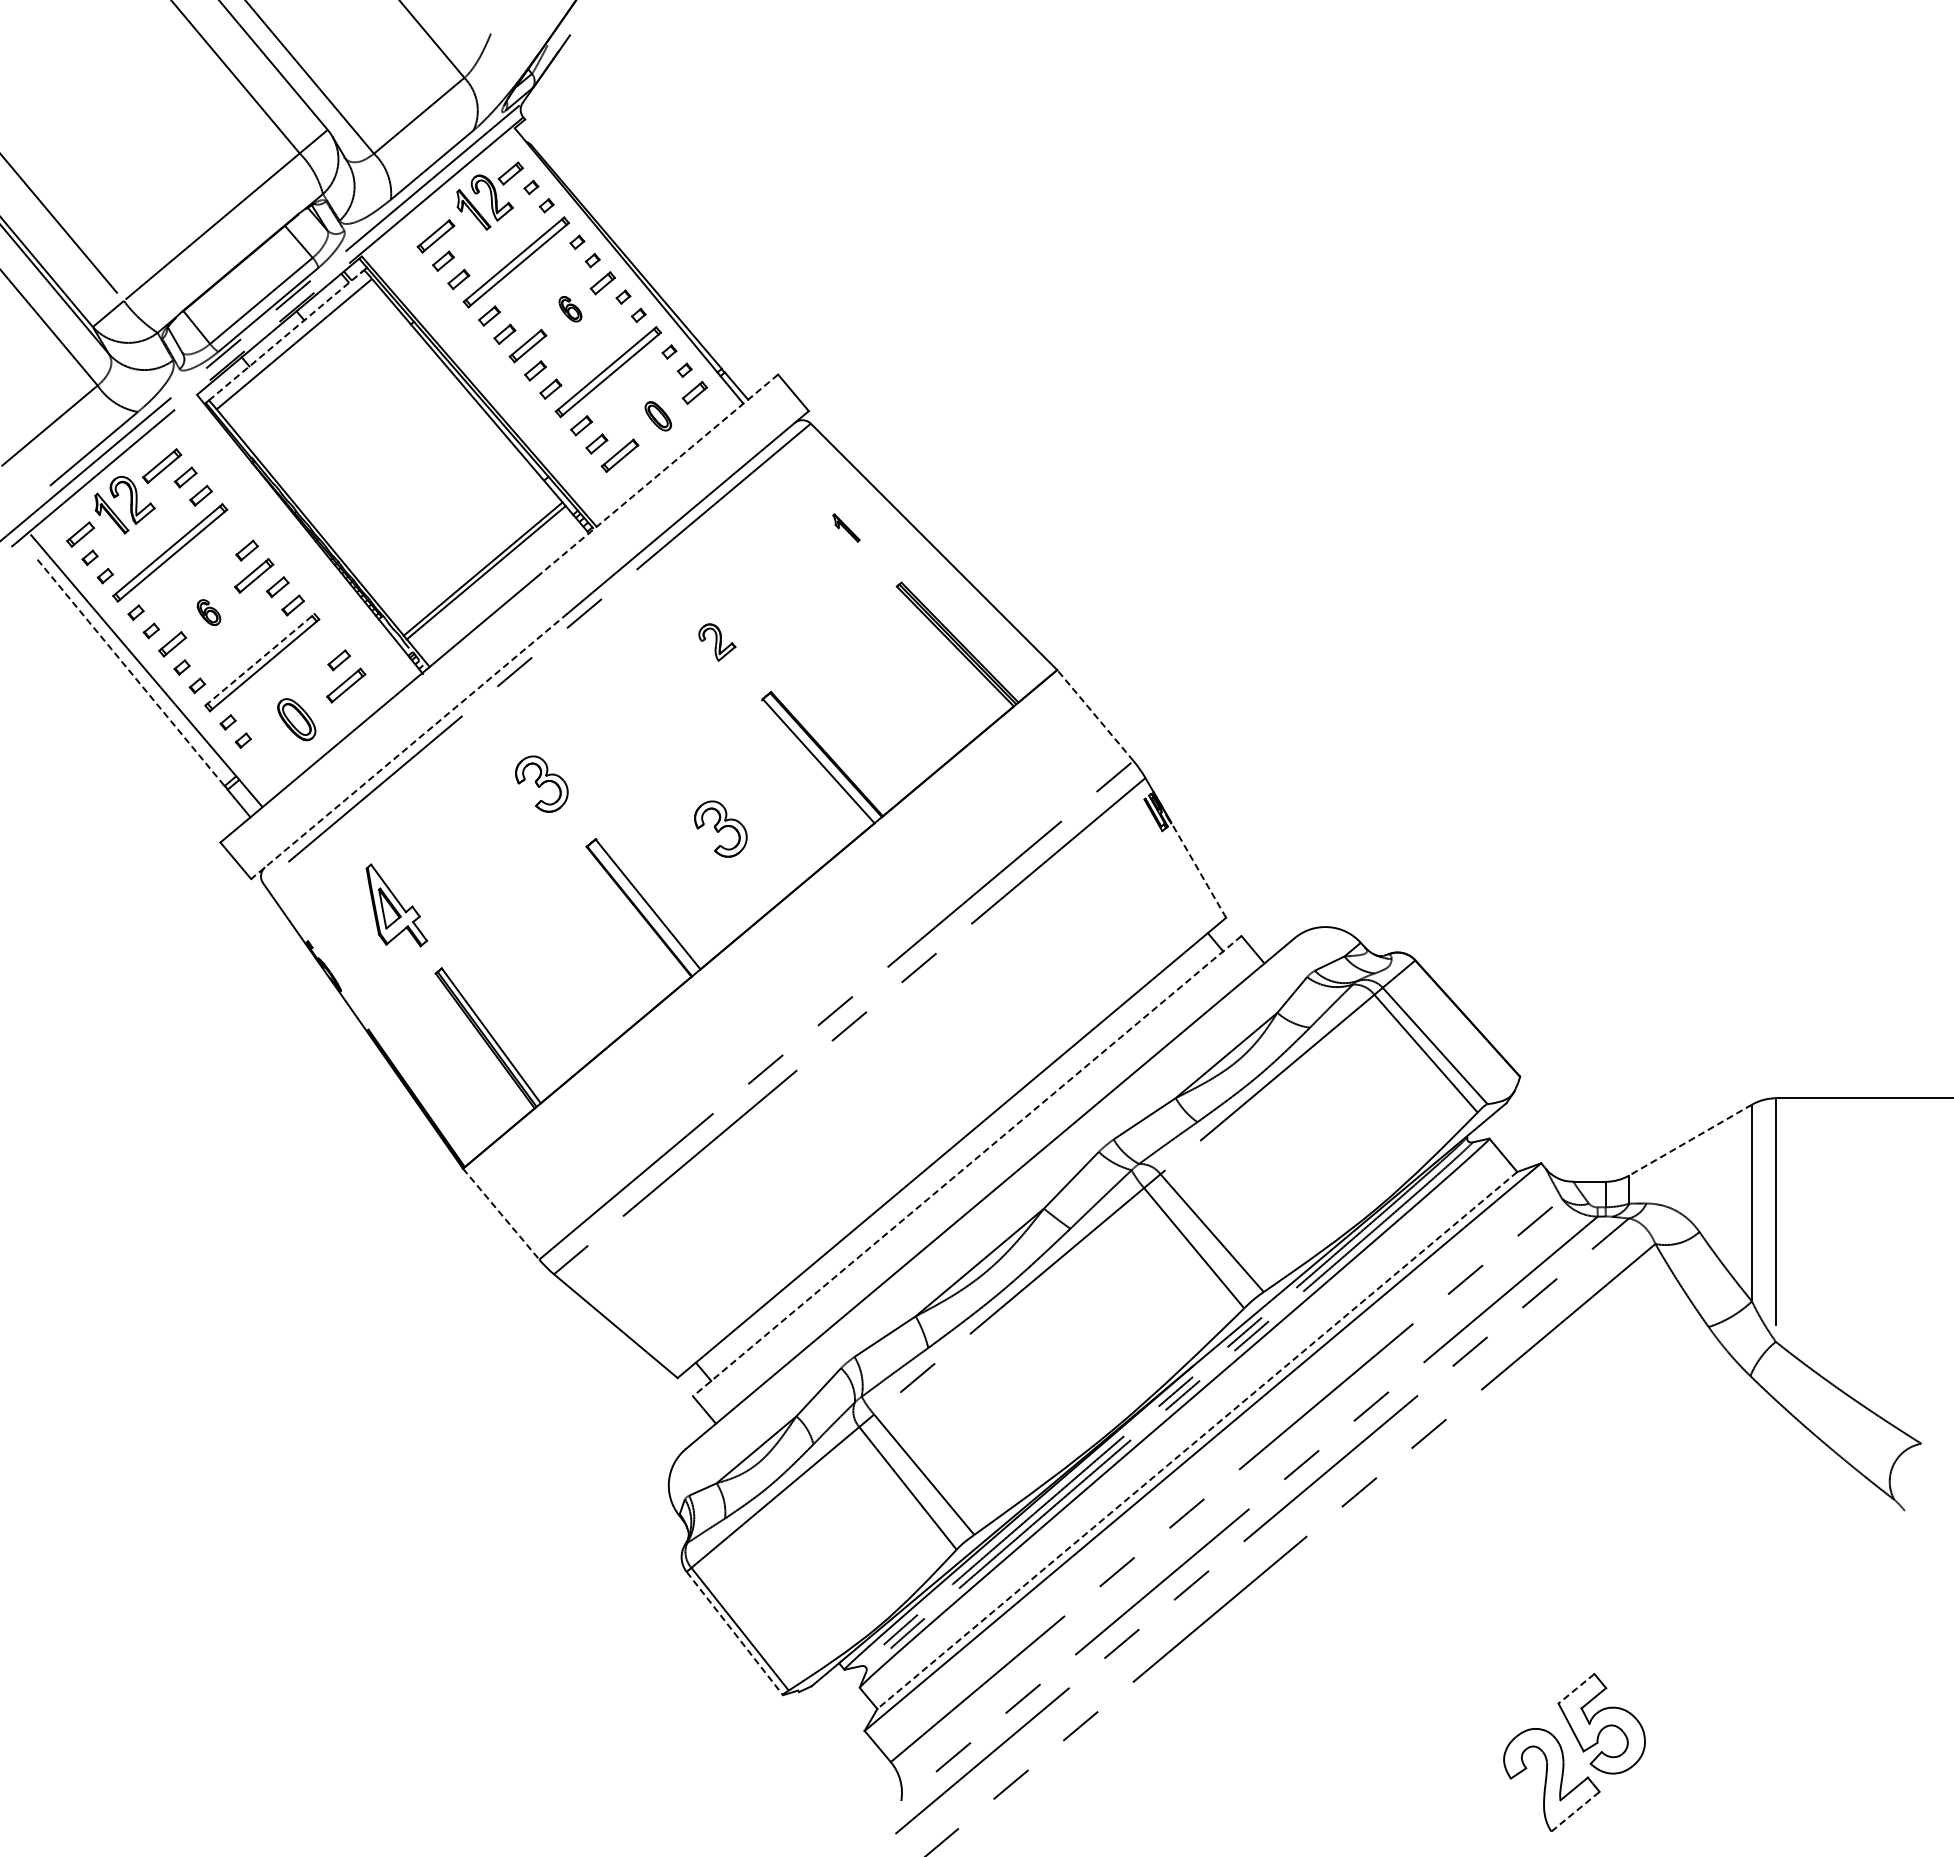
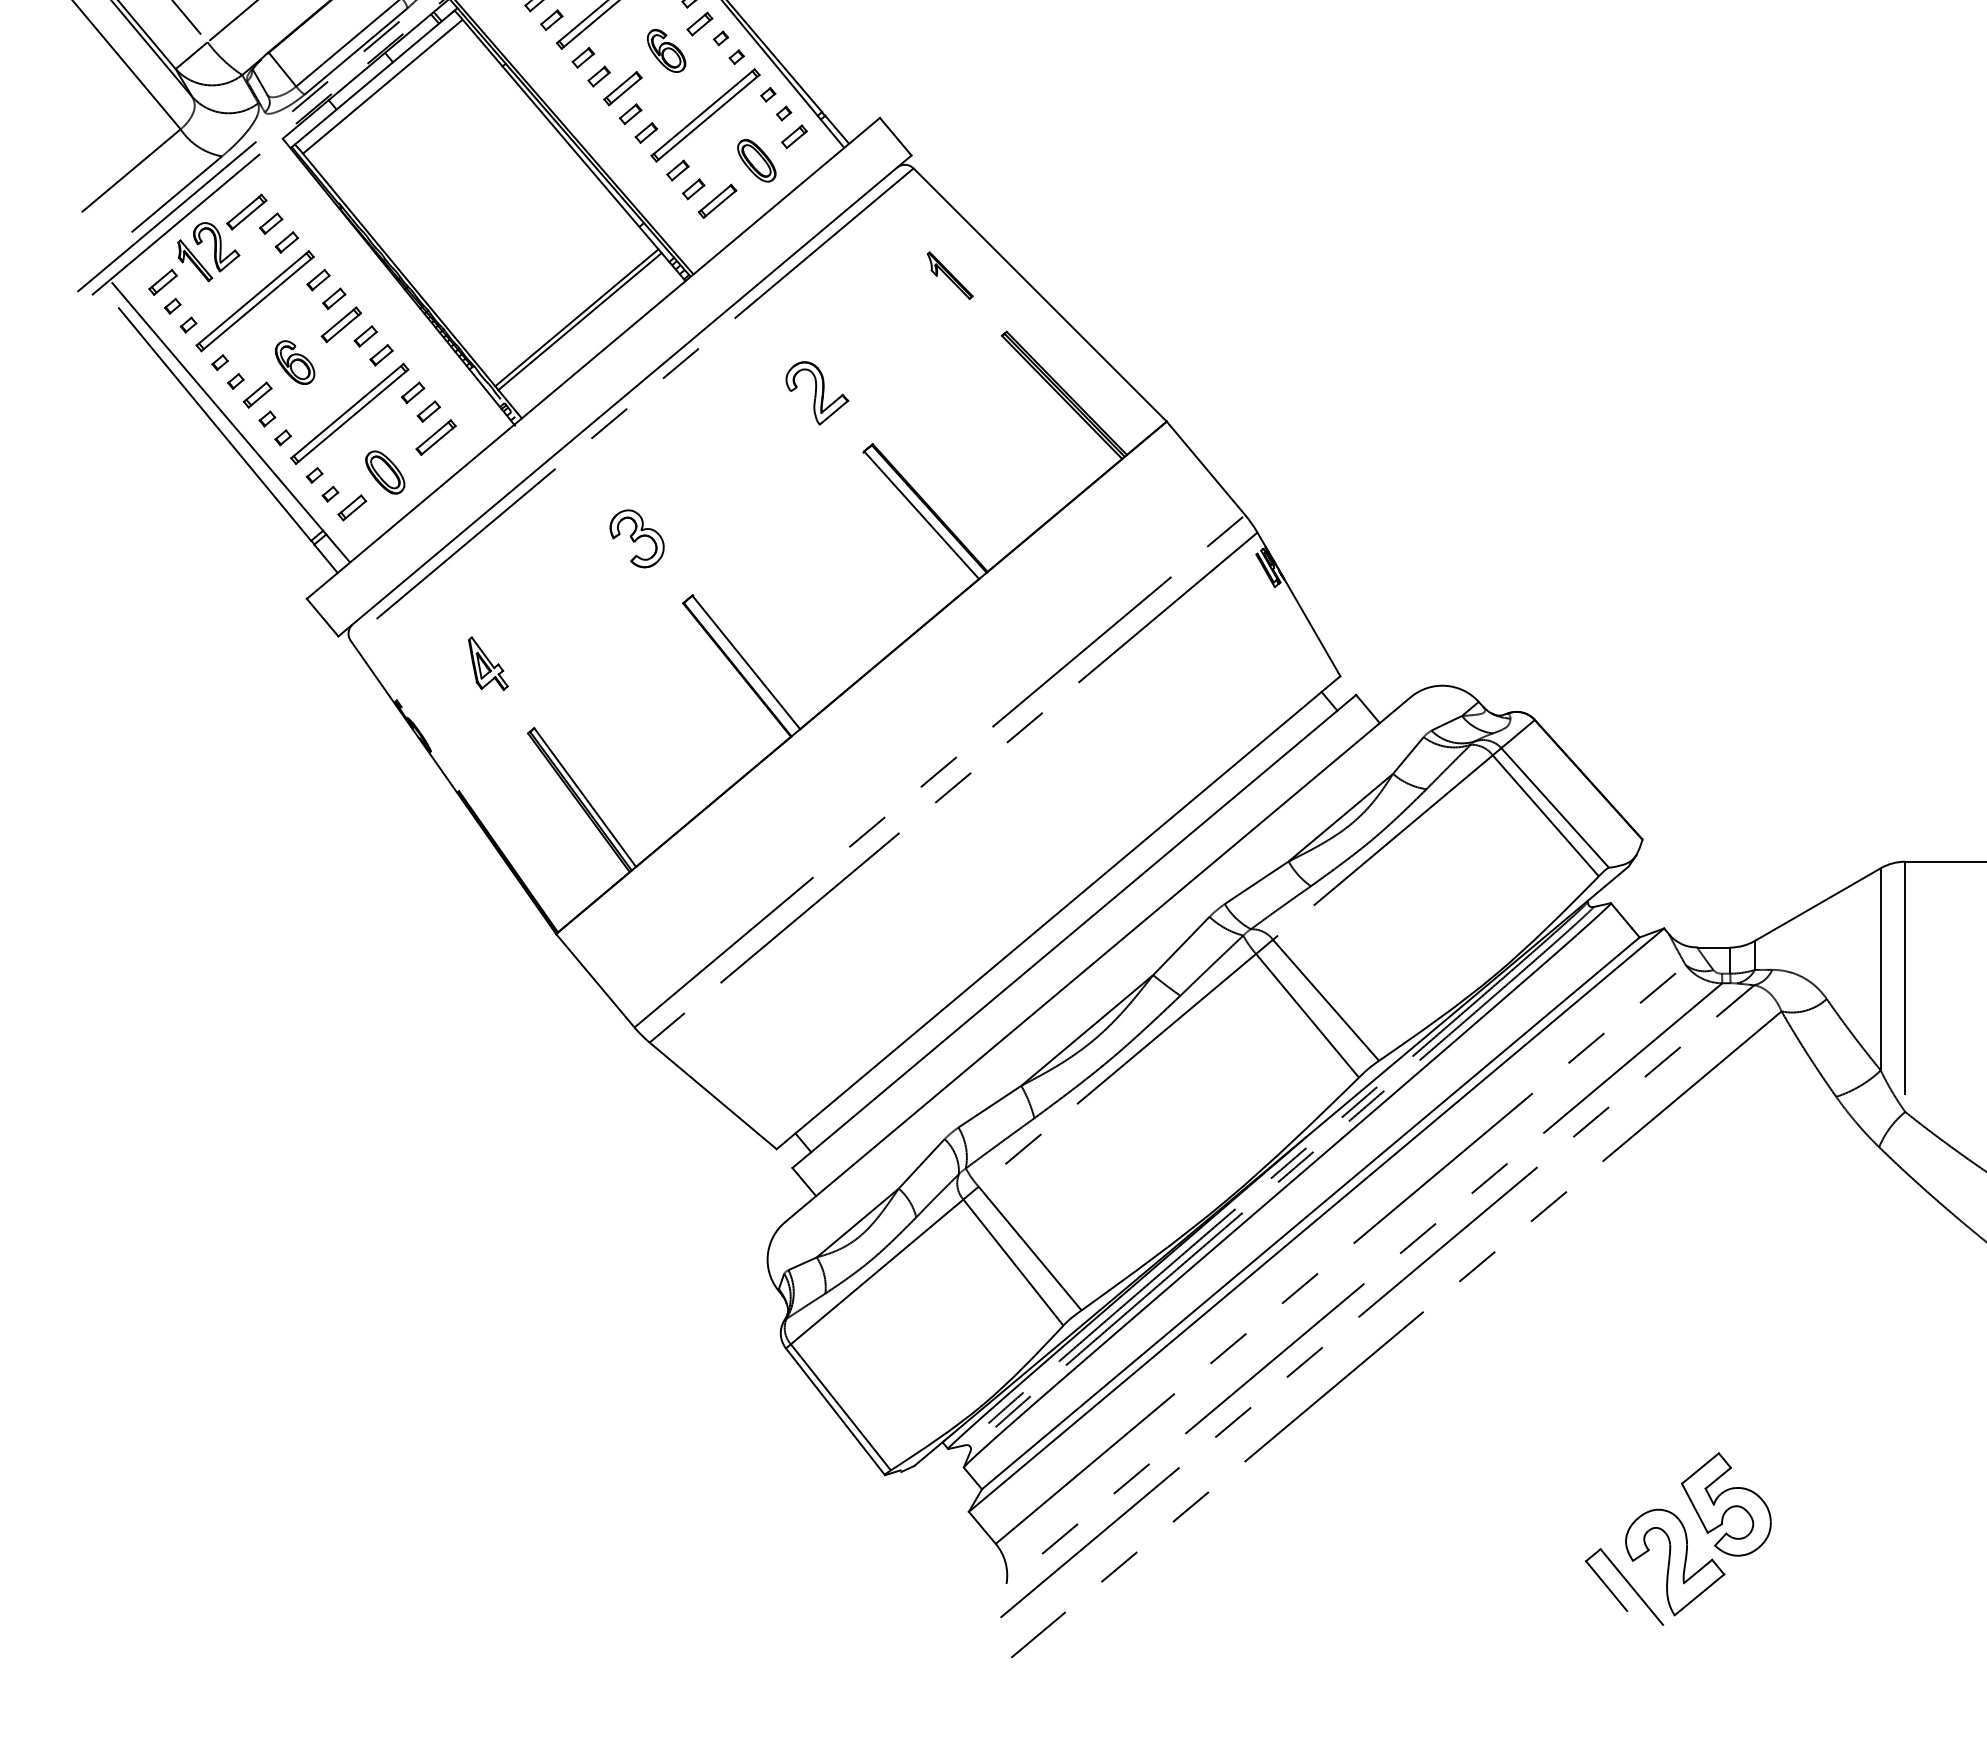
part: (570, 308) -> (666, 50), size x1.67
line: (286, 335) -> (374, 77), dashed -> solid
part: (658, 416) -> (757, 161), size x1.43
line: (657, 476) -> (755, 222), dashed -> solid
part: (846, 527) -> (950, 275), size x1.67
part: (231, 532) -> (318, 280), added
part: (208, 612) -> (294, 362), size x1.67
part: (323, 641) -> (412, 392), added
part: (717, 642) -> (817, 393), size x1.67
line: (260, 659) -> (347, 410), dashed -> solid
line: (131, 672) -> (215, 424), dashed -> solid
line: (1095, 715) -> (1206, 468), dashed -> solid
line: (409, 746) -> (501, 500), dashed -> solid
part: (264, 753) -> (352, 507), added
part: (720, 828) -> (820, 584), removed
line: (1197, 868) -> (1310, 625), dashed -> solid
part: (397, 905) -> (488, 663), size x0.62
line: (1690, 1140) -> (1817, 905), dashed -> solid
line: (966, 1166) -> (1073, 931), dashed -> solid
line: (501, 1214) -> (595, 981), dashed -> solid
line: (1197, 1440) -> (1310, 1213), dashed -> solid
line: (735, 1633) -> (836, 1411), dashed -> solid
line: (1576, 1689) -> (1700, 1469), dashed -> solid
part: (1502, 1803) -> (1624, 1586), added
line: (1575, 1811) -> (1699, 1594), dashed -> solid

